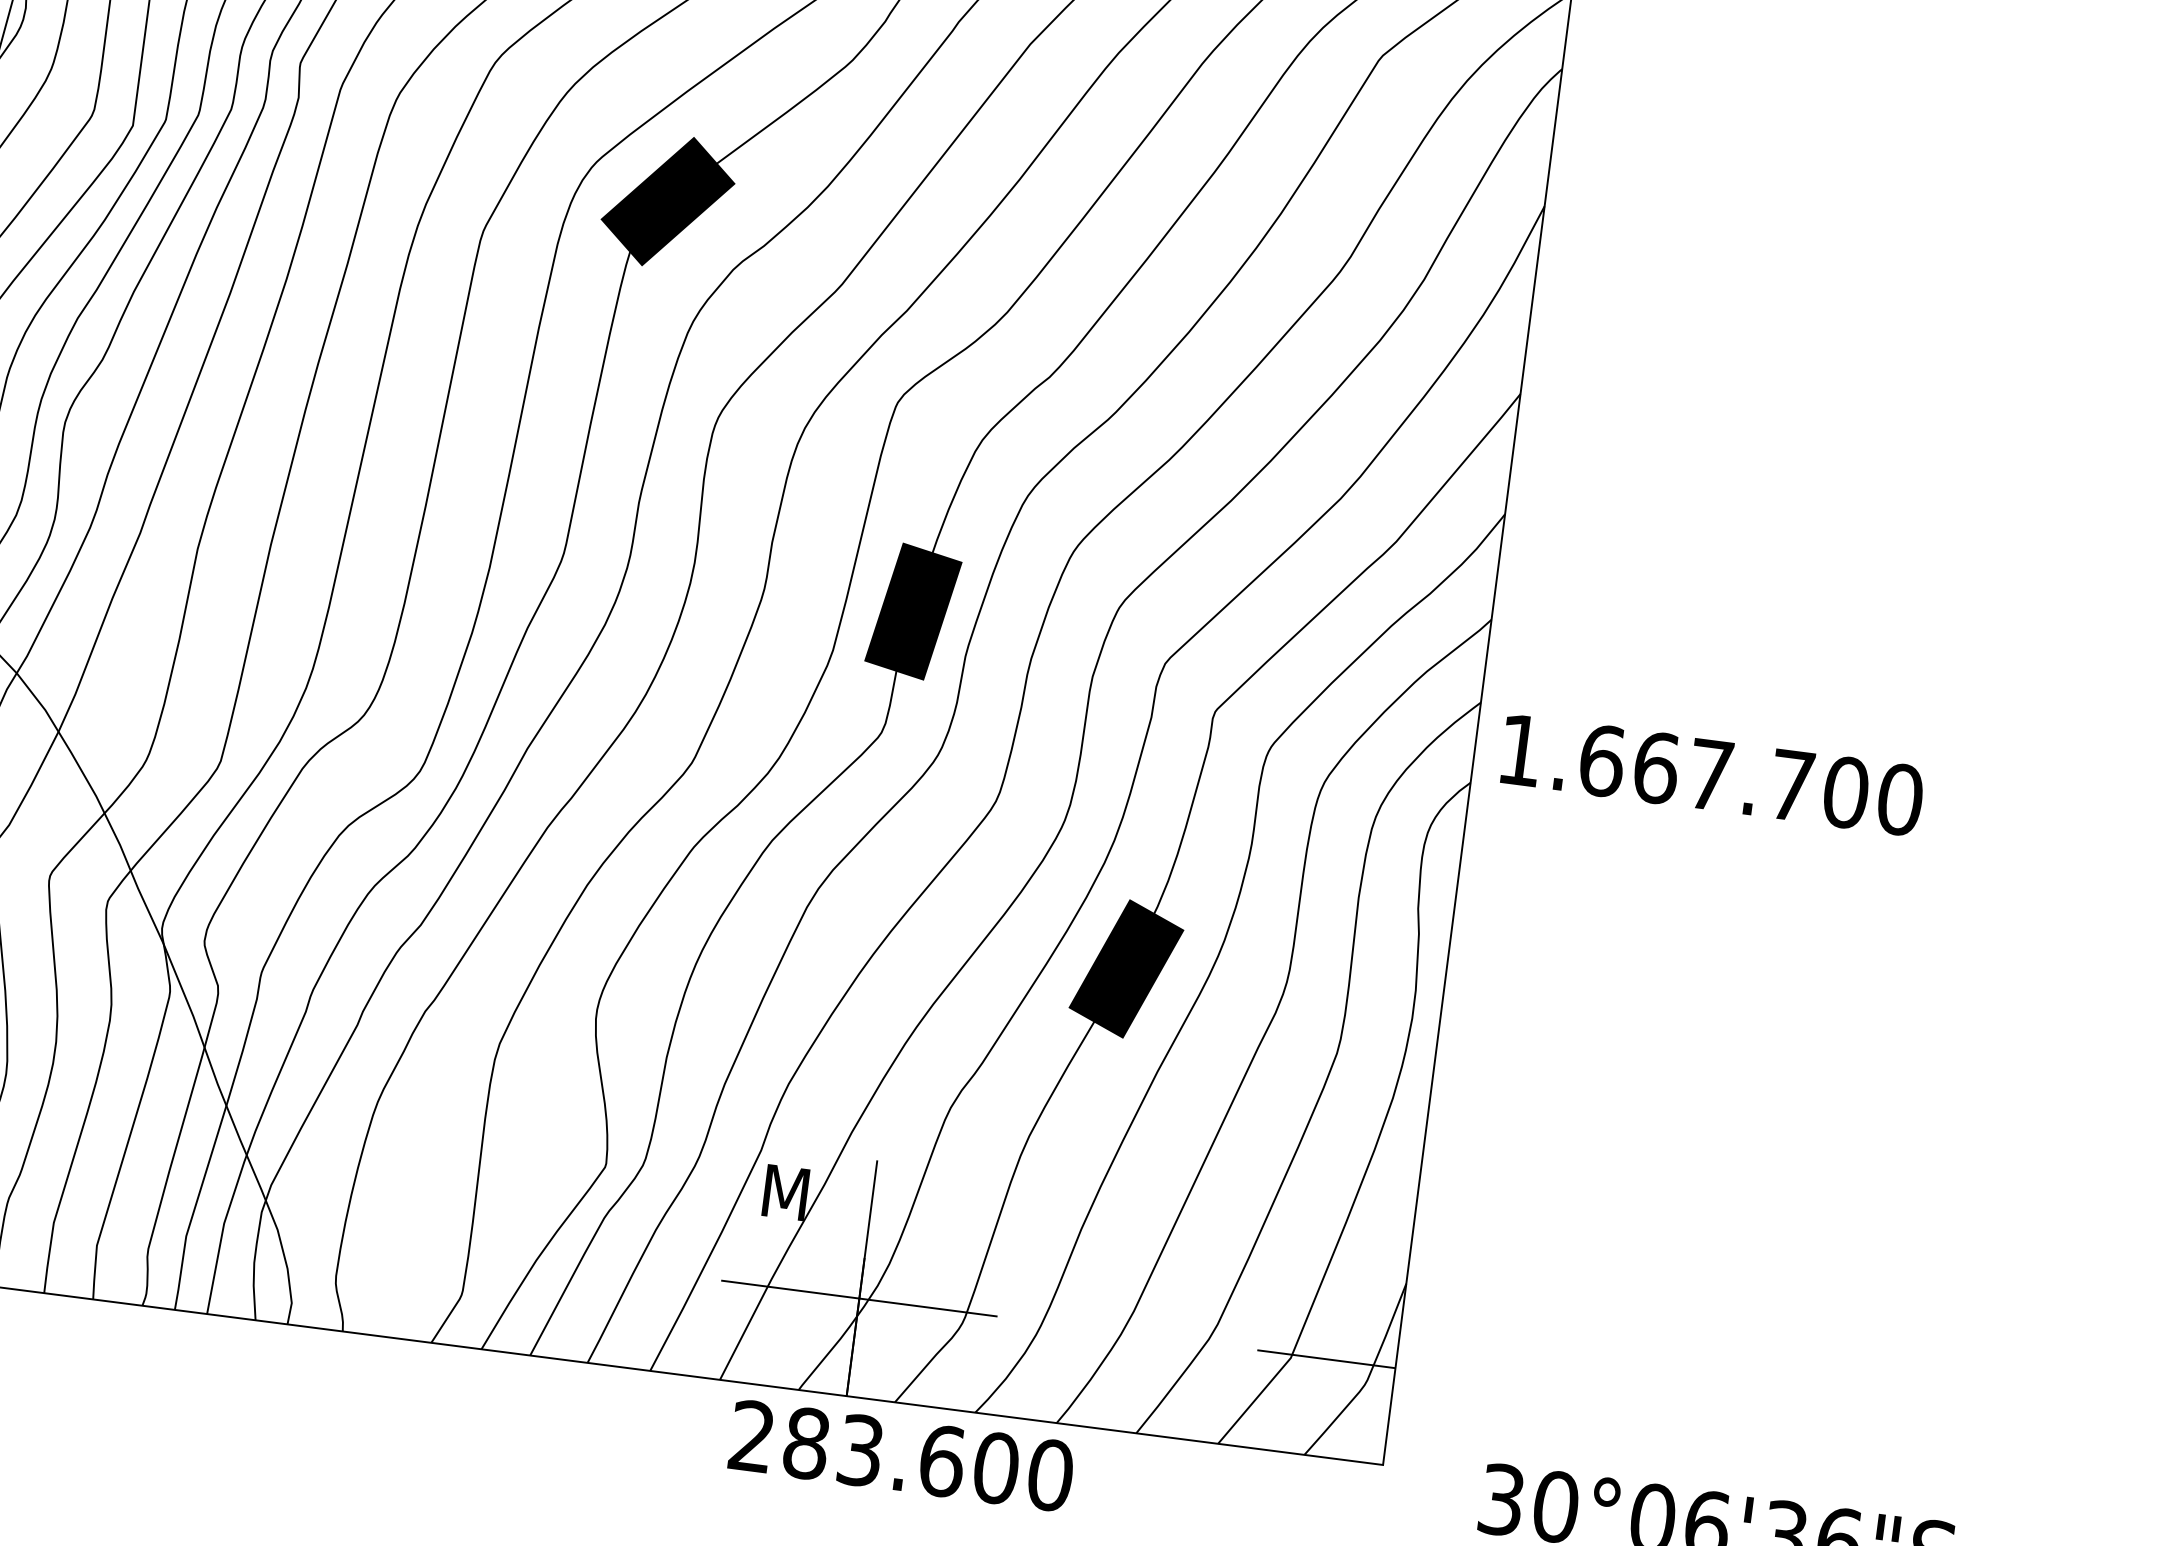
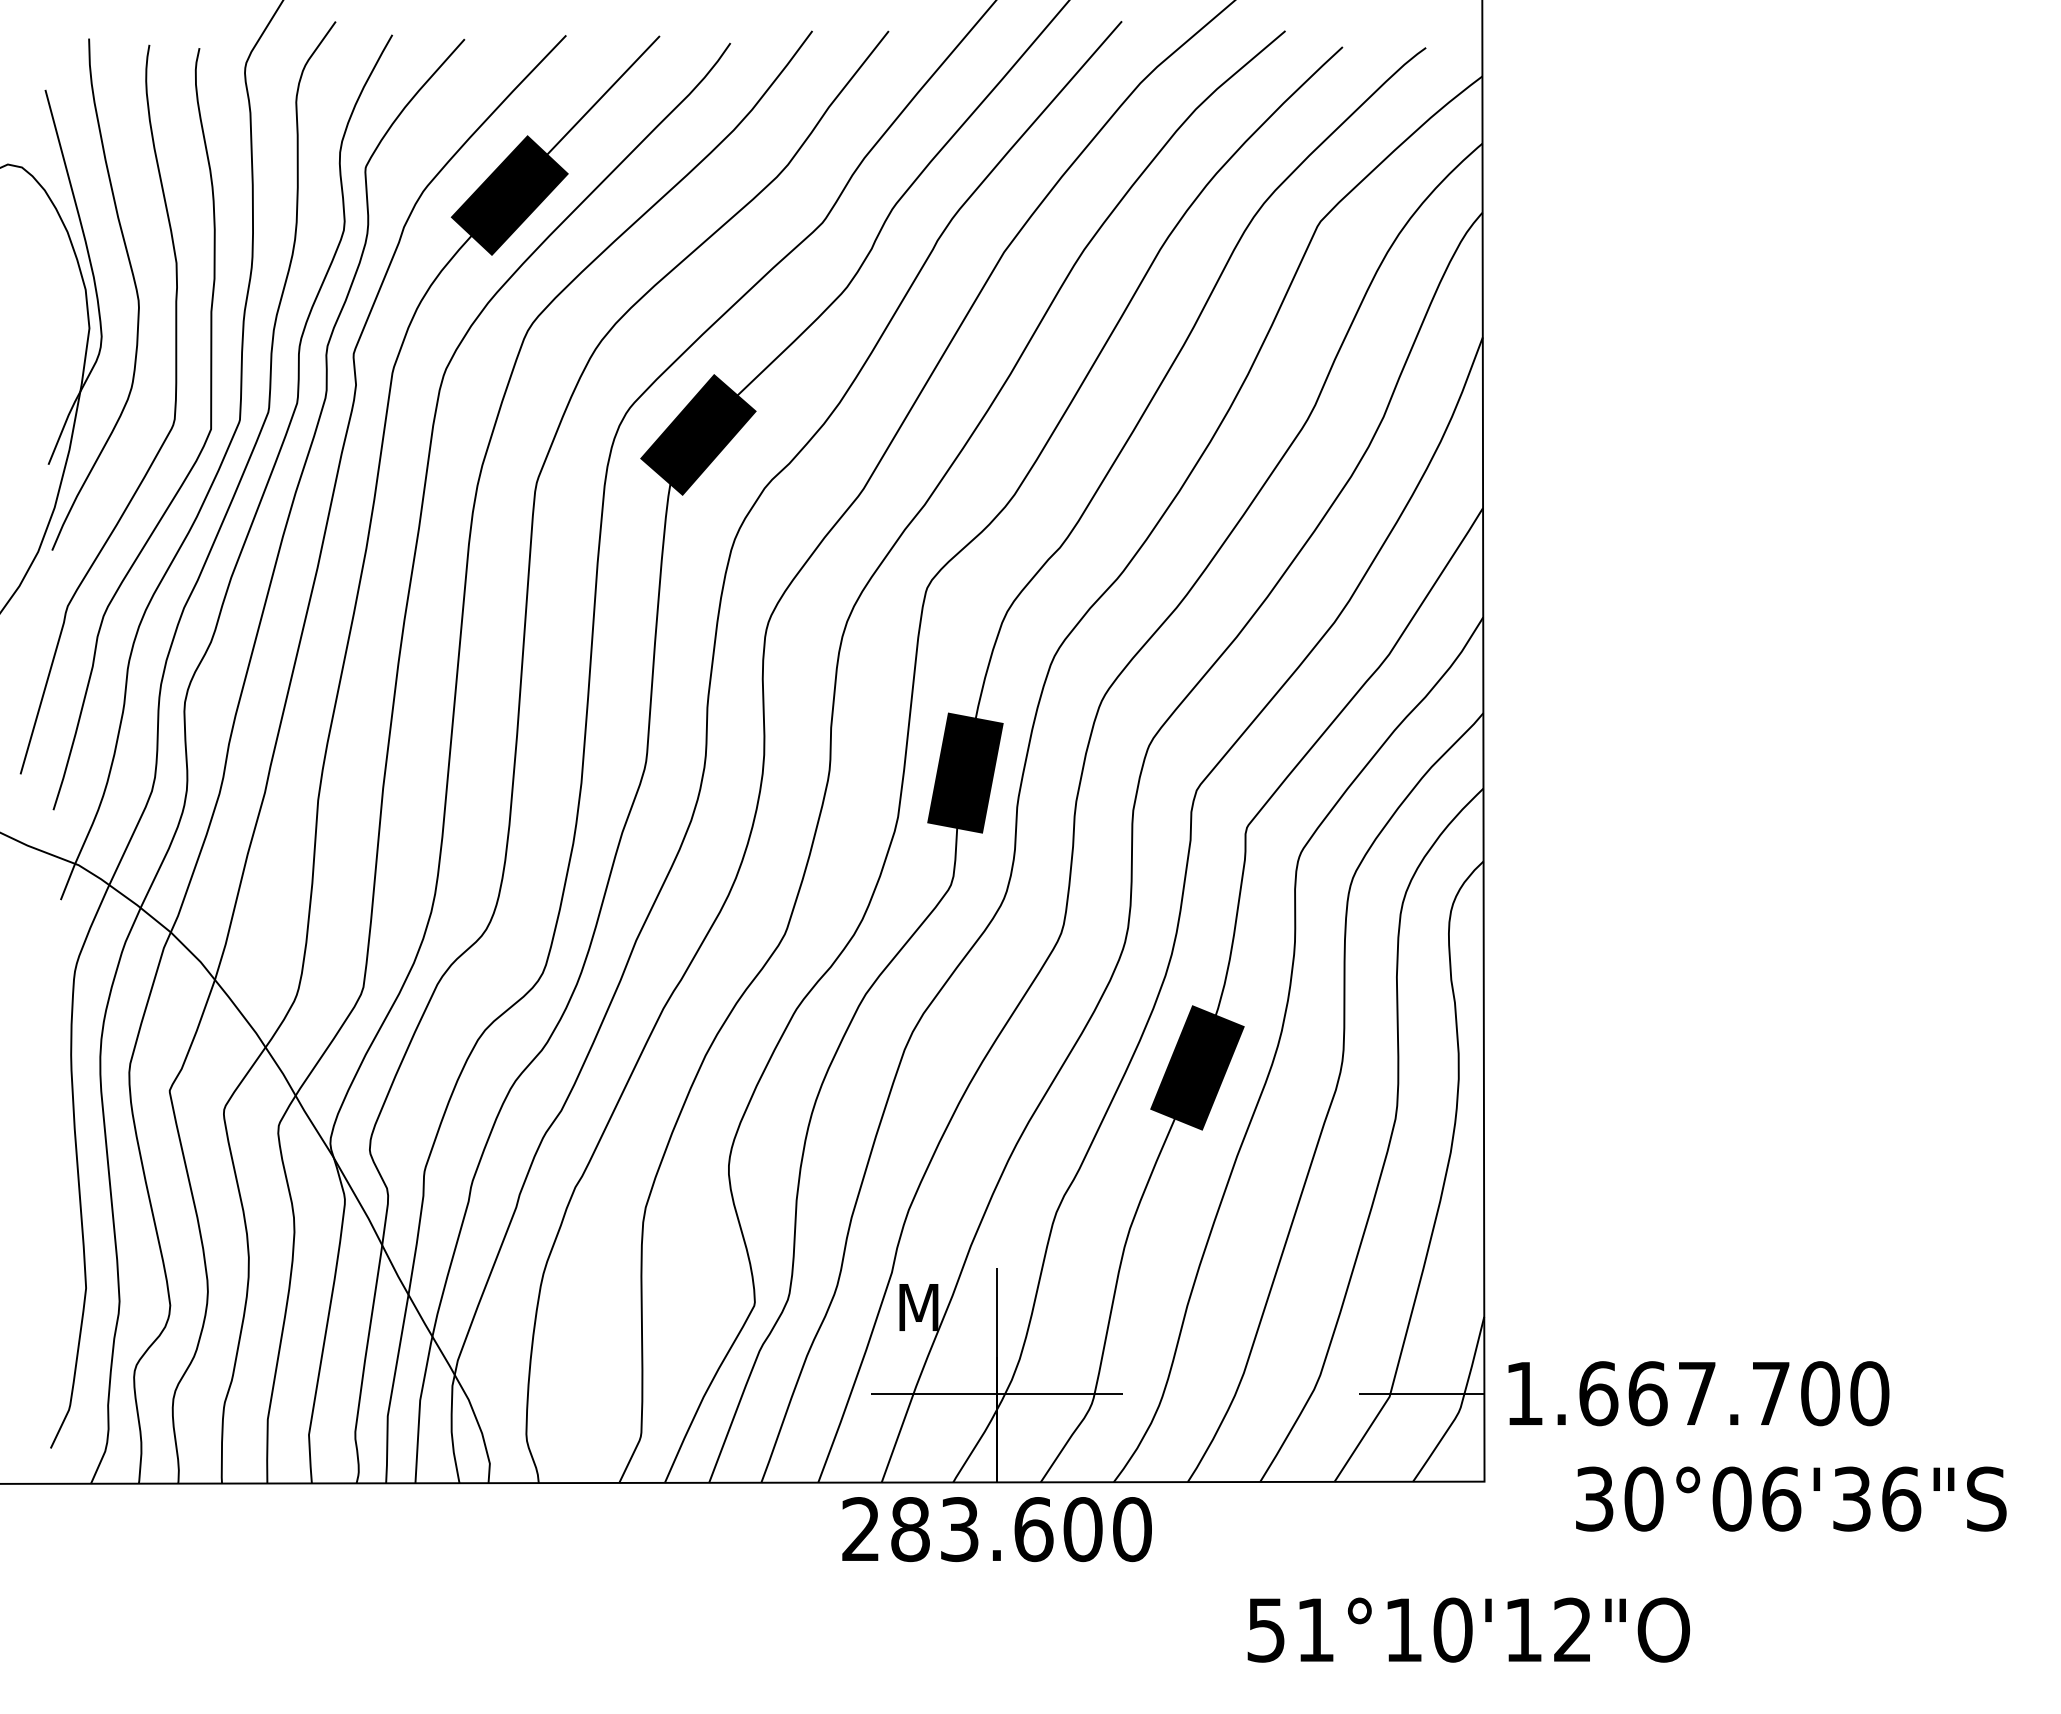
text: (1711, 775) -> (1698, 1393), moved
text: (901, 1455) -> (996, 1529), moved

